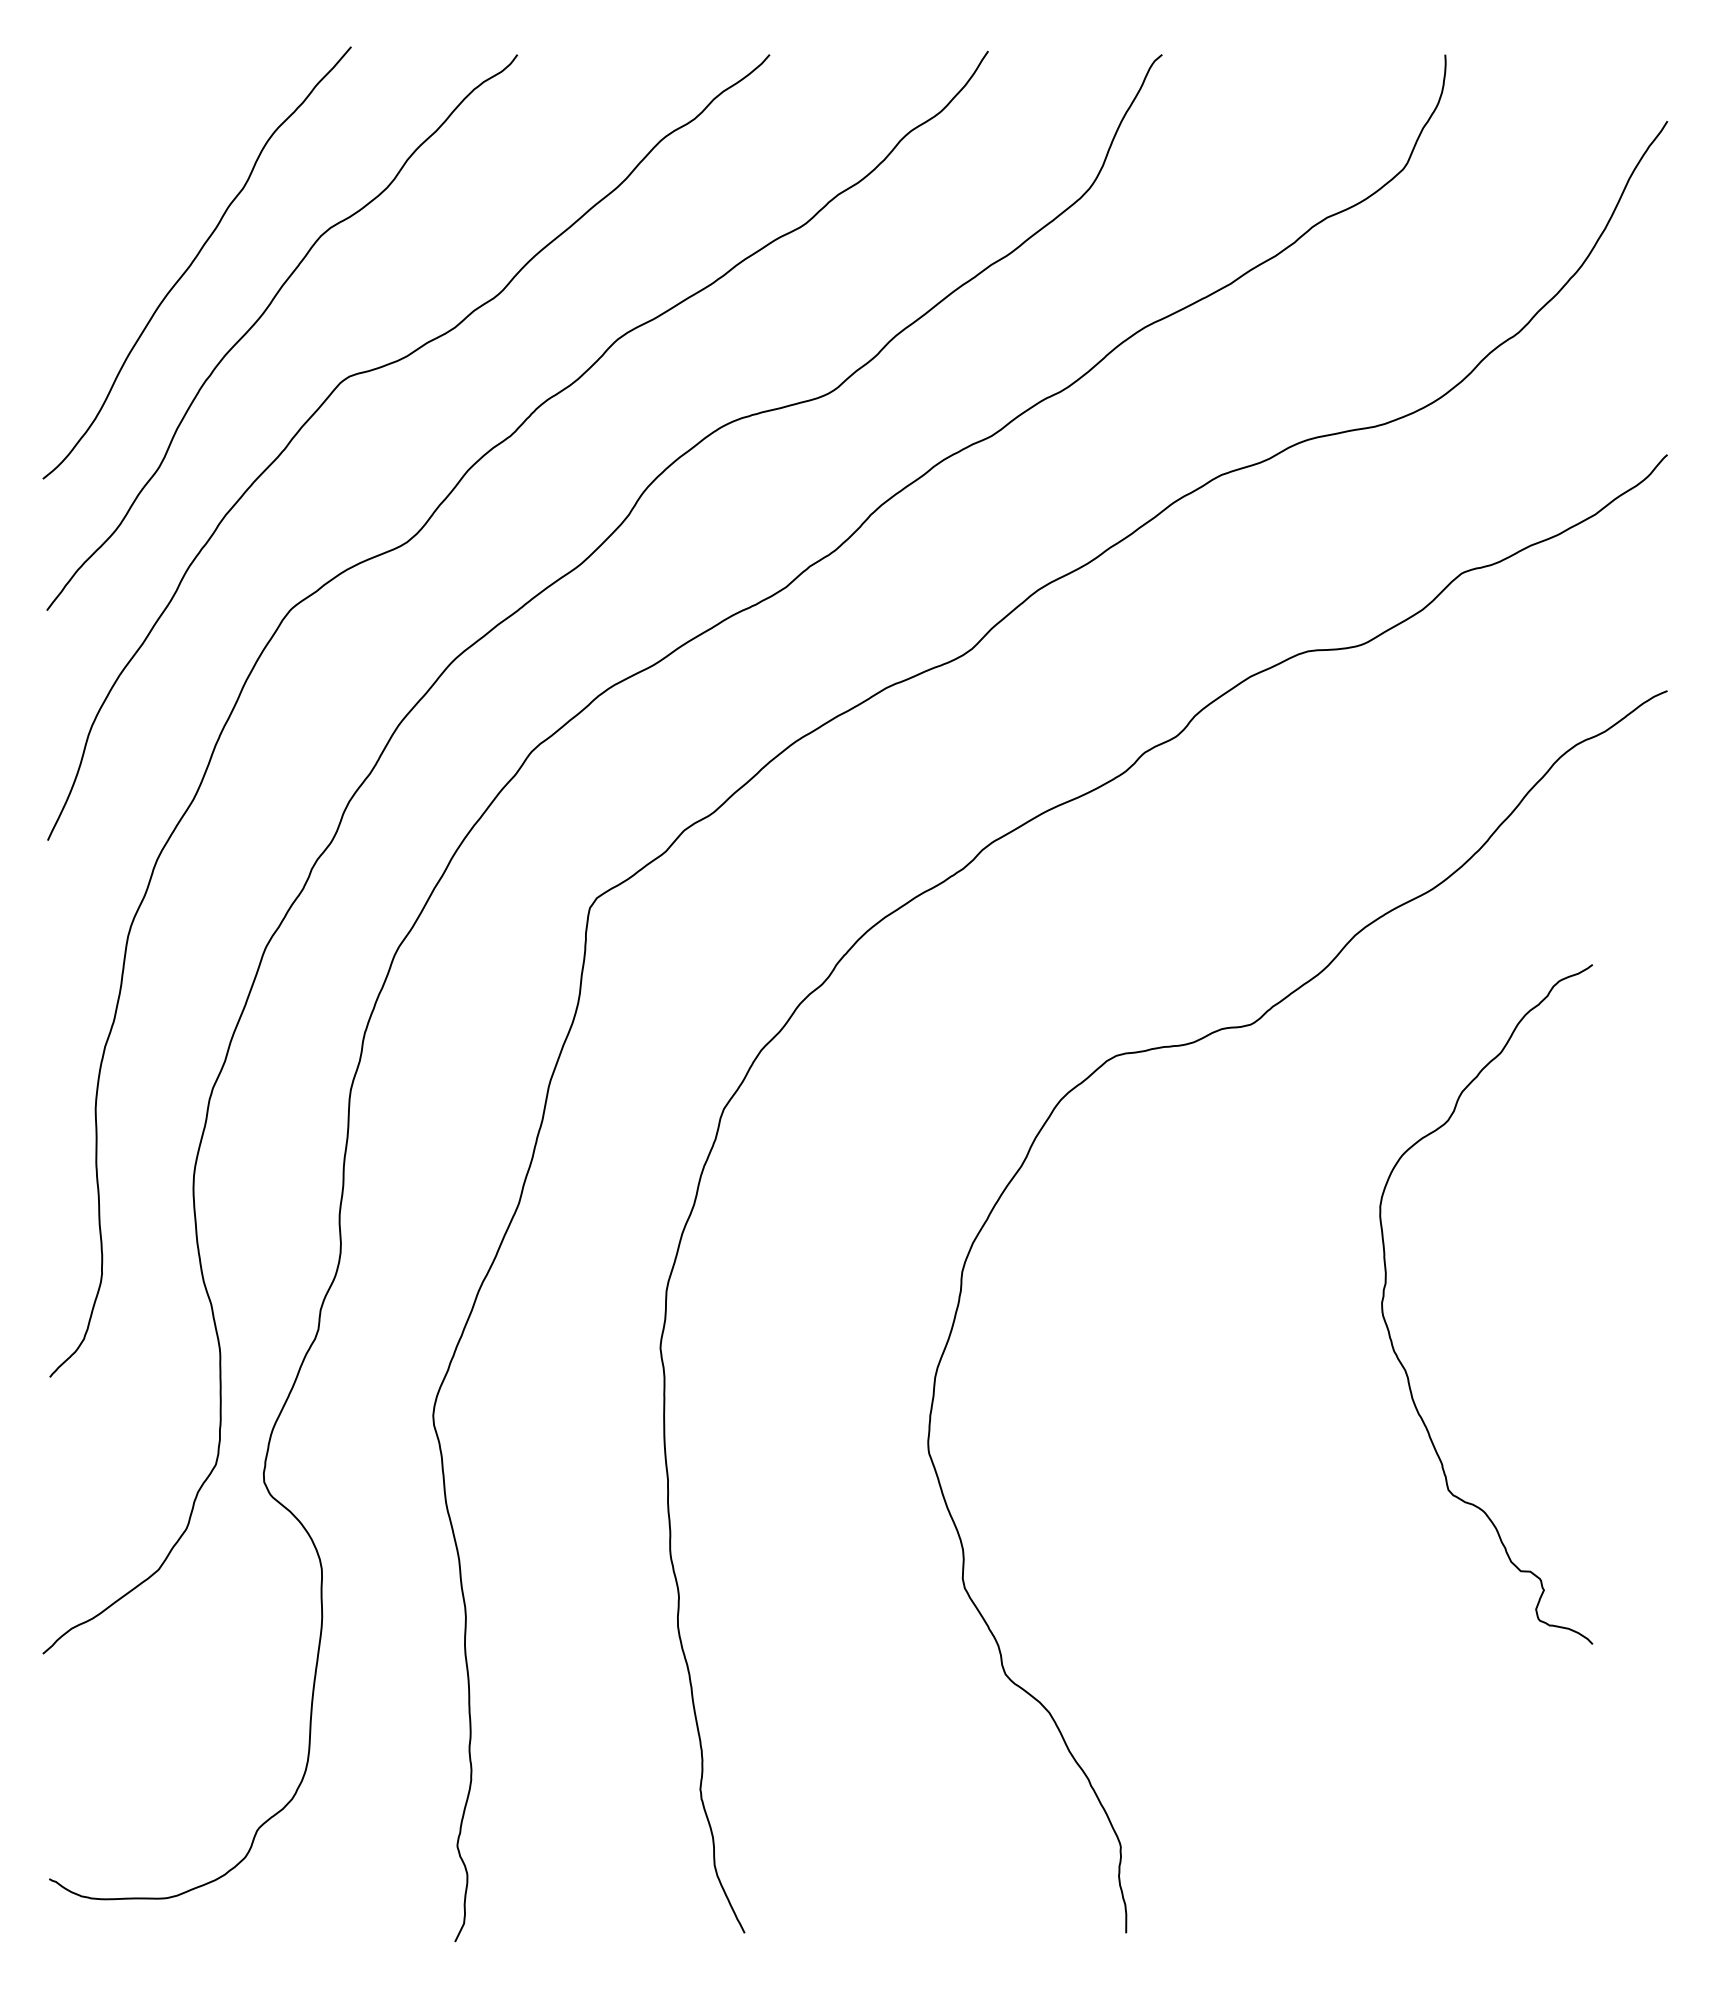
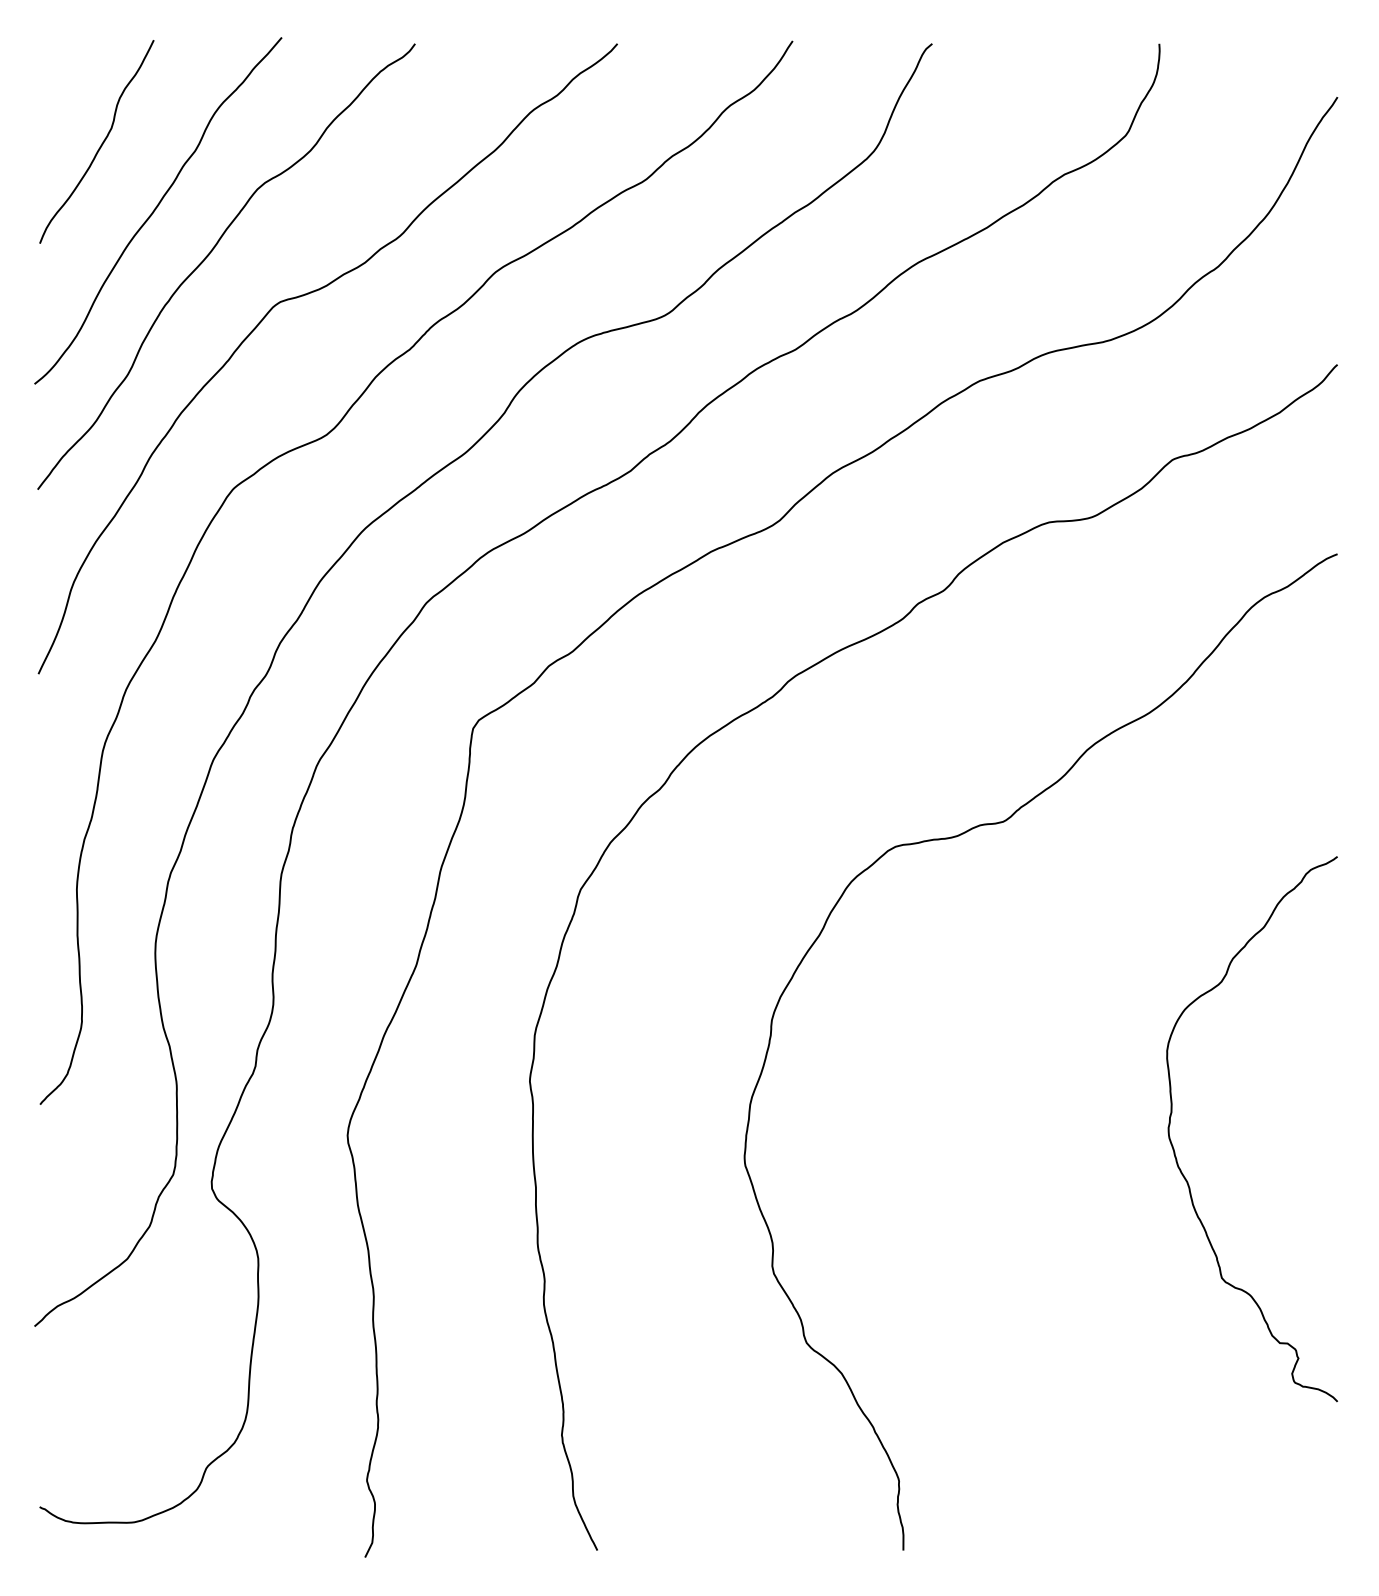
curve: (126, 178) -> (101, 143), added
curve: (1389, 1328) -> (1174, 1148), moved

